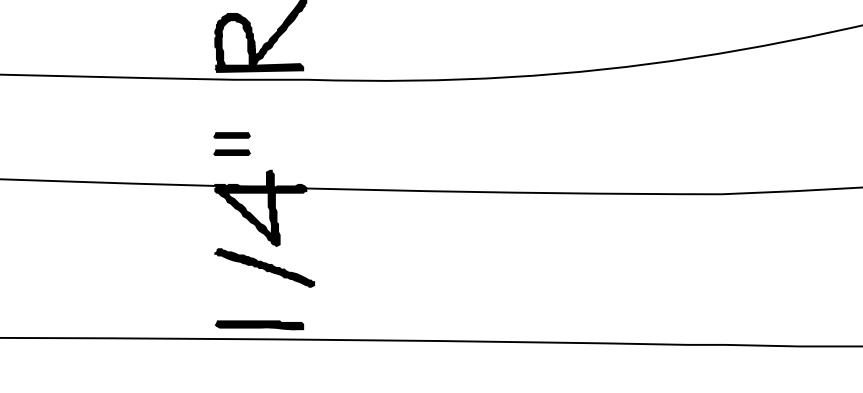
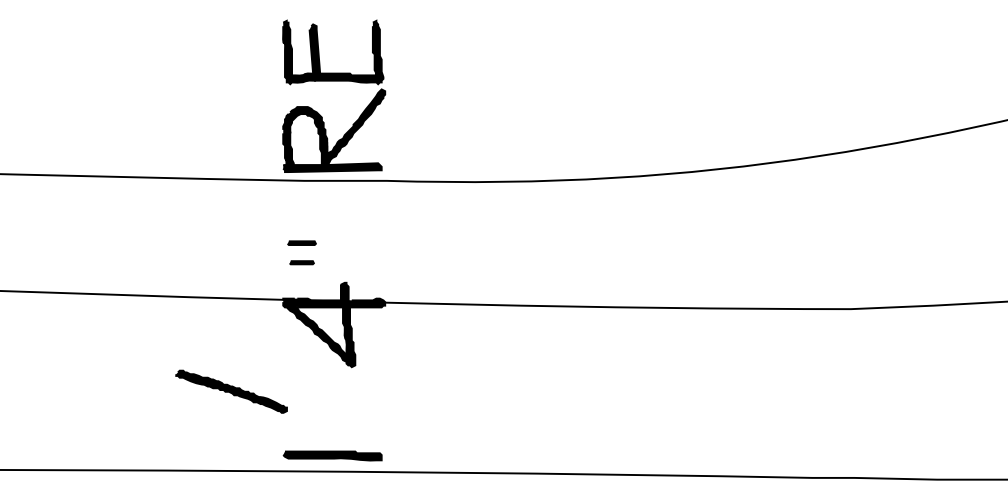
part: (231, 134) -> (301, 242), size x0.7
part: (231, 152) -> (301, 262), size x0.6
part: (264, 267) -> (231, 391), moved

